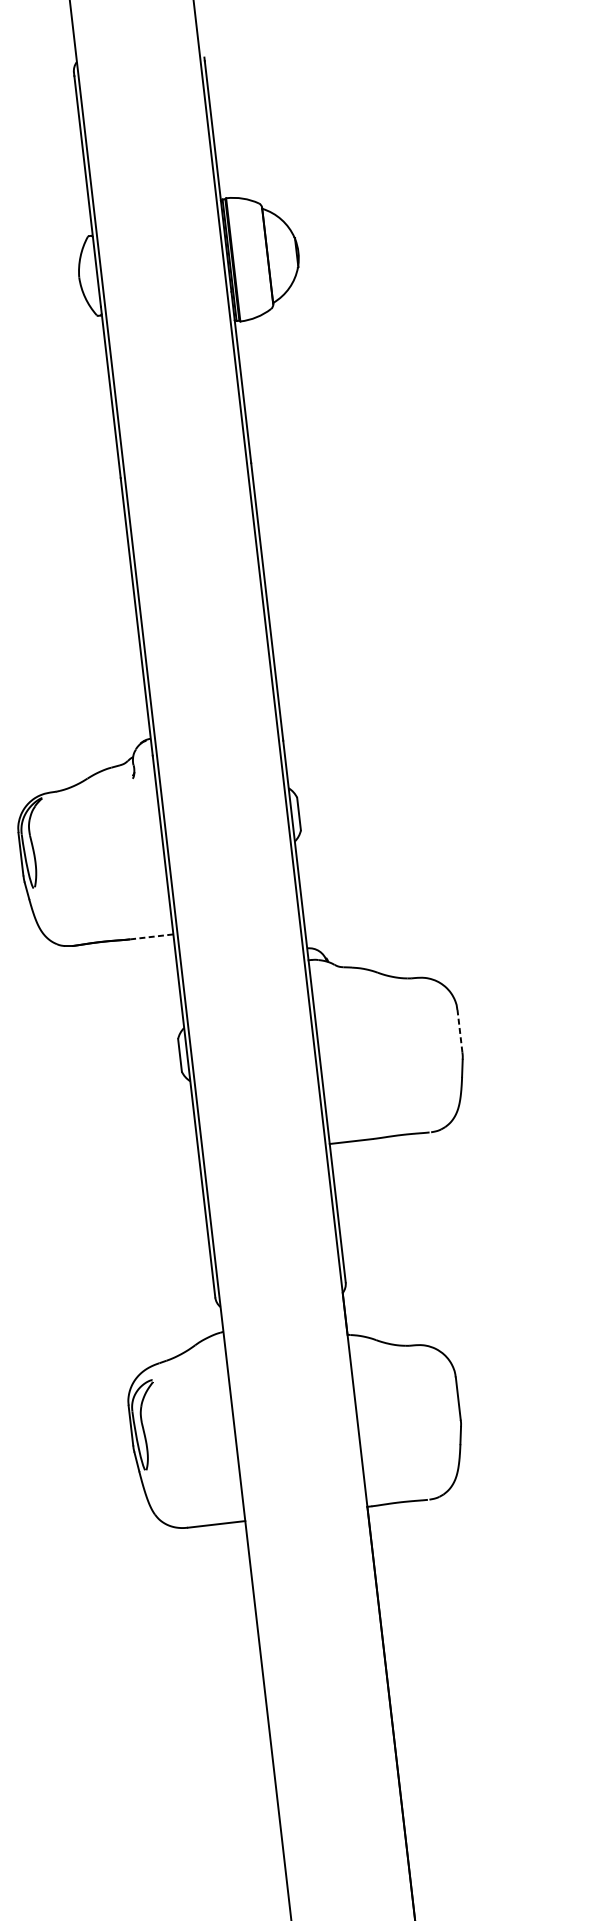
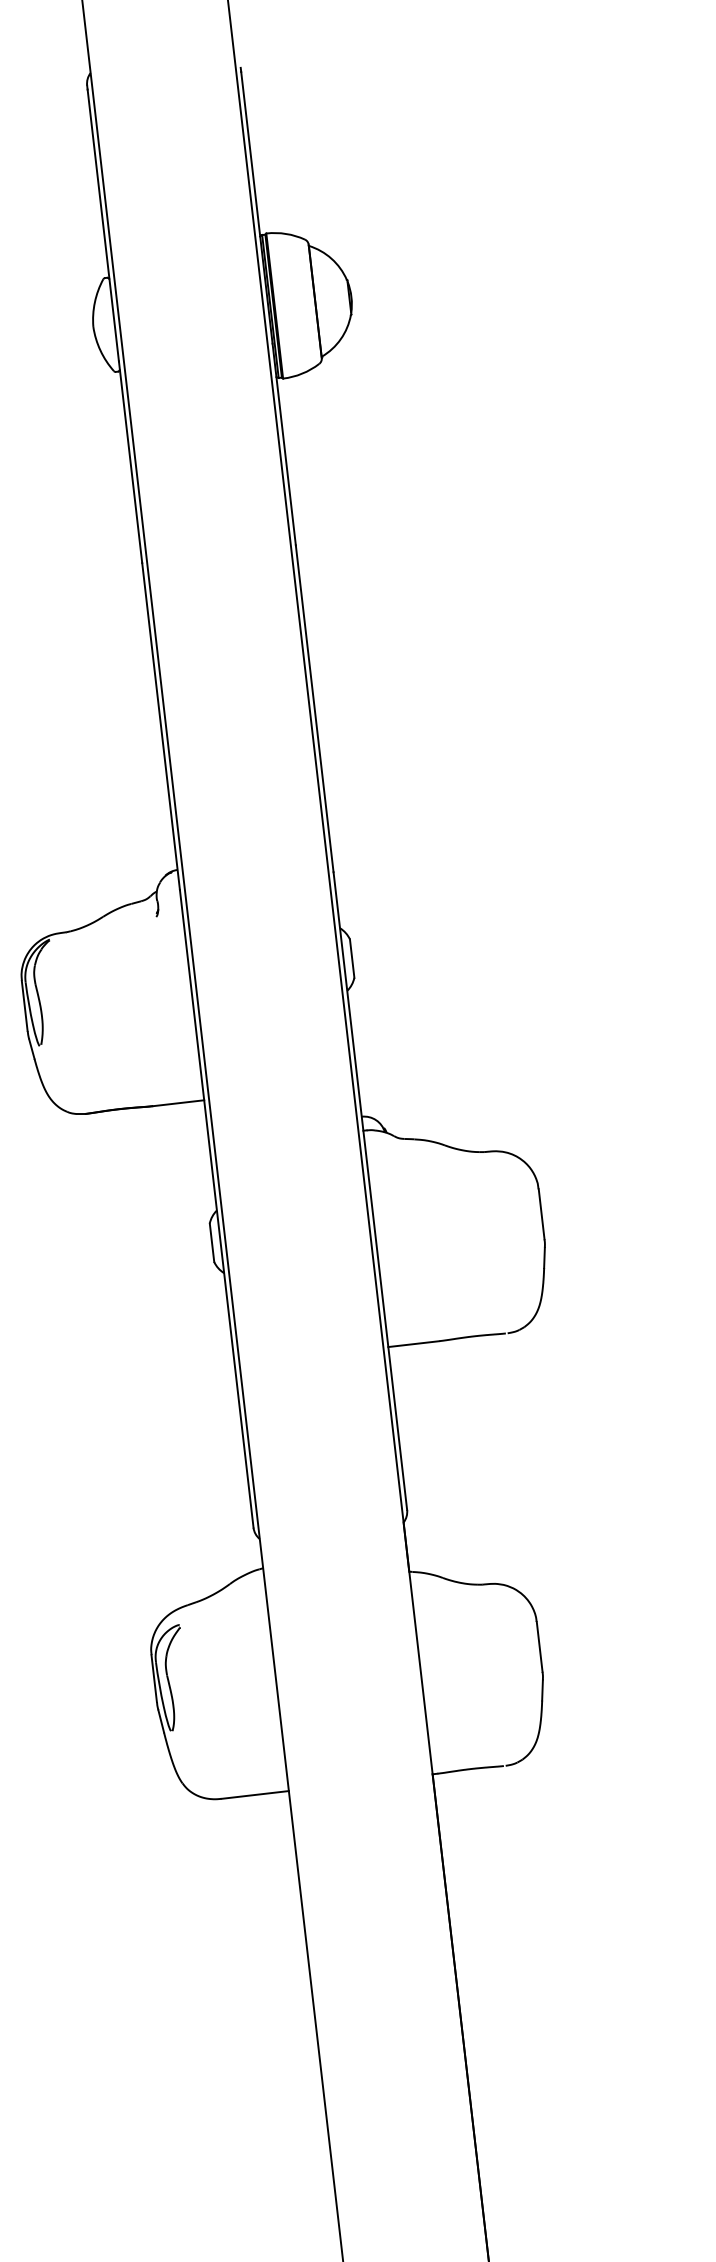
line: (151, 937) -> (178, 1103), dashed -> solid
line: (459, 1030) -> (541, 1213), dashed -> solid

